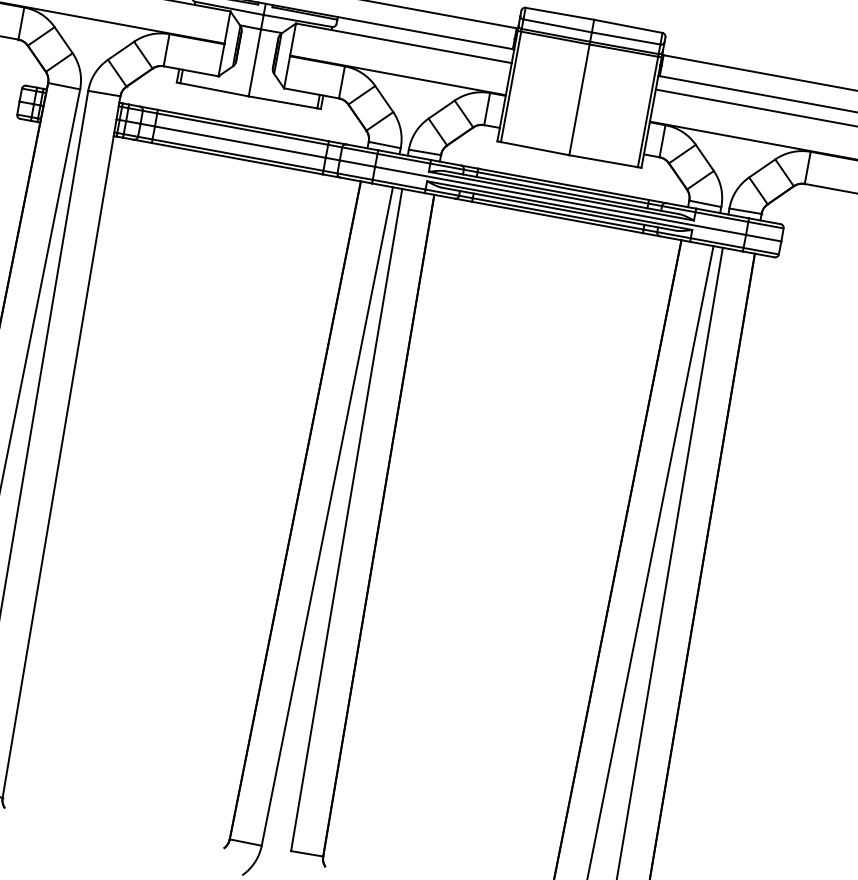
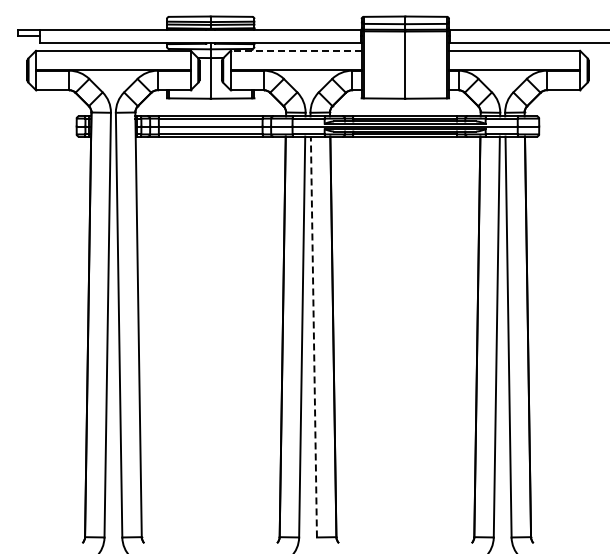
line: (402, 42) -> (295, 50), solid -> dashed
line: (346, 519) -> (313, 336), solid -> dashed

